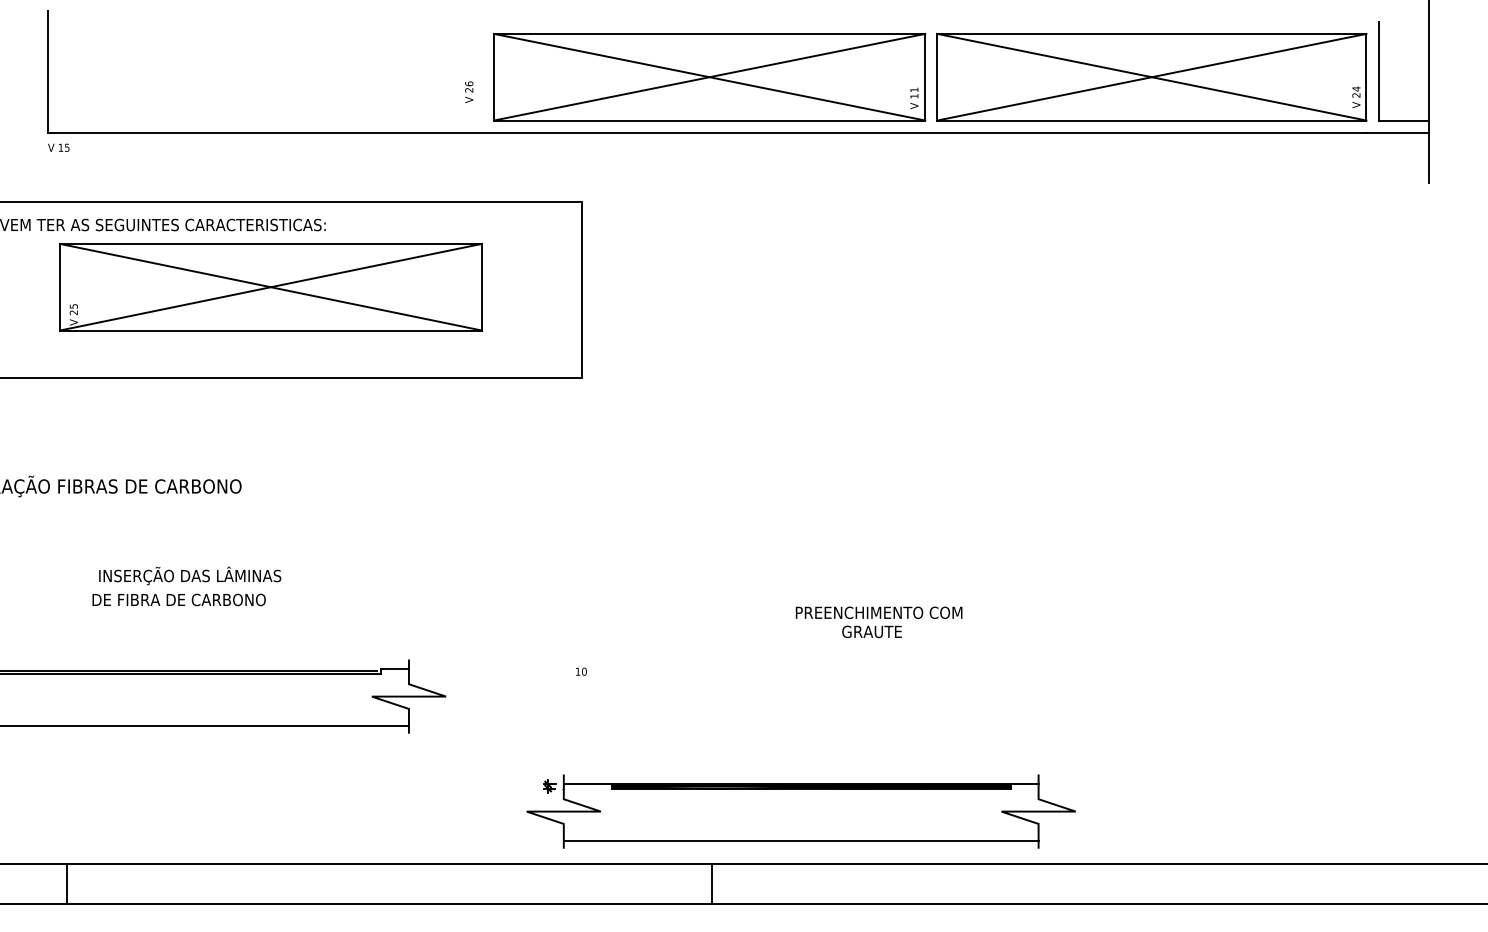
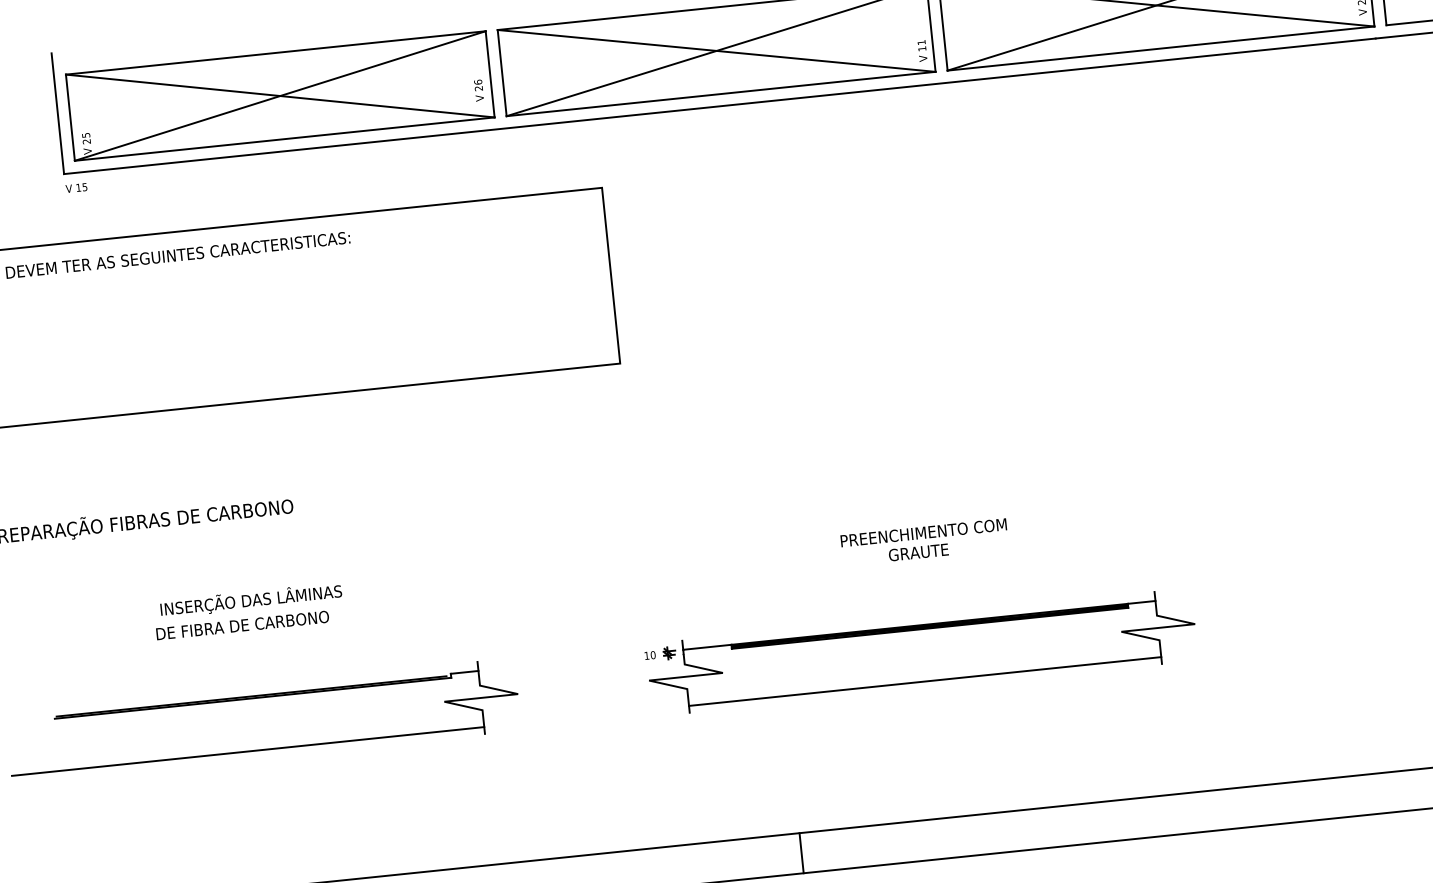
part: (270, 286) -> (279, 95), moved
text: (878, 622) -> (924, 542), moved
part: (800, 811) -> (921, 652), moved

